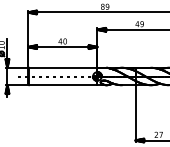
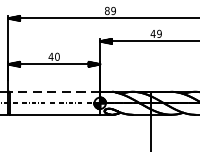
line: (62, 67) -> (53, 91), solid -> dashed

